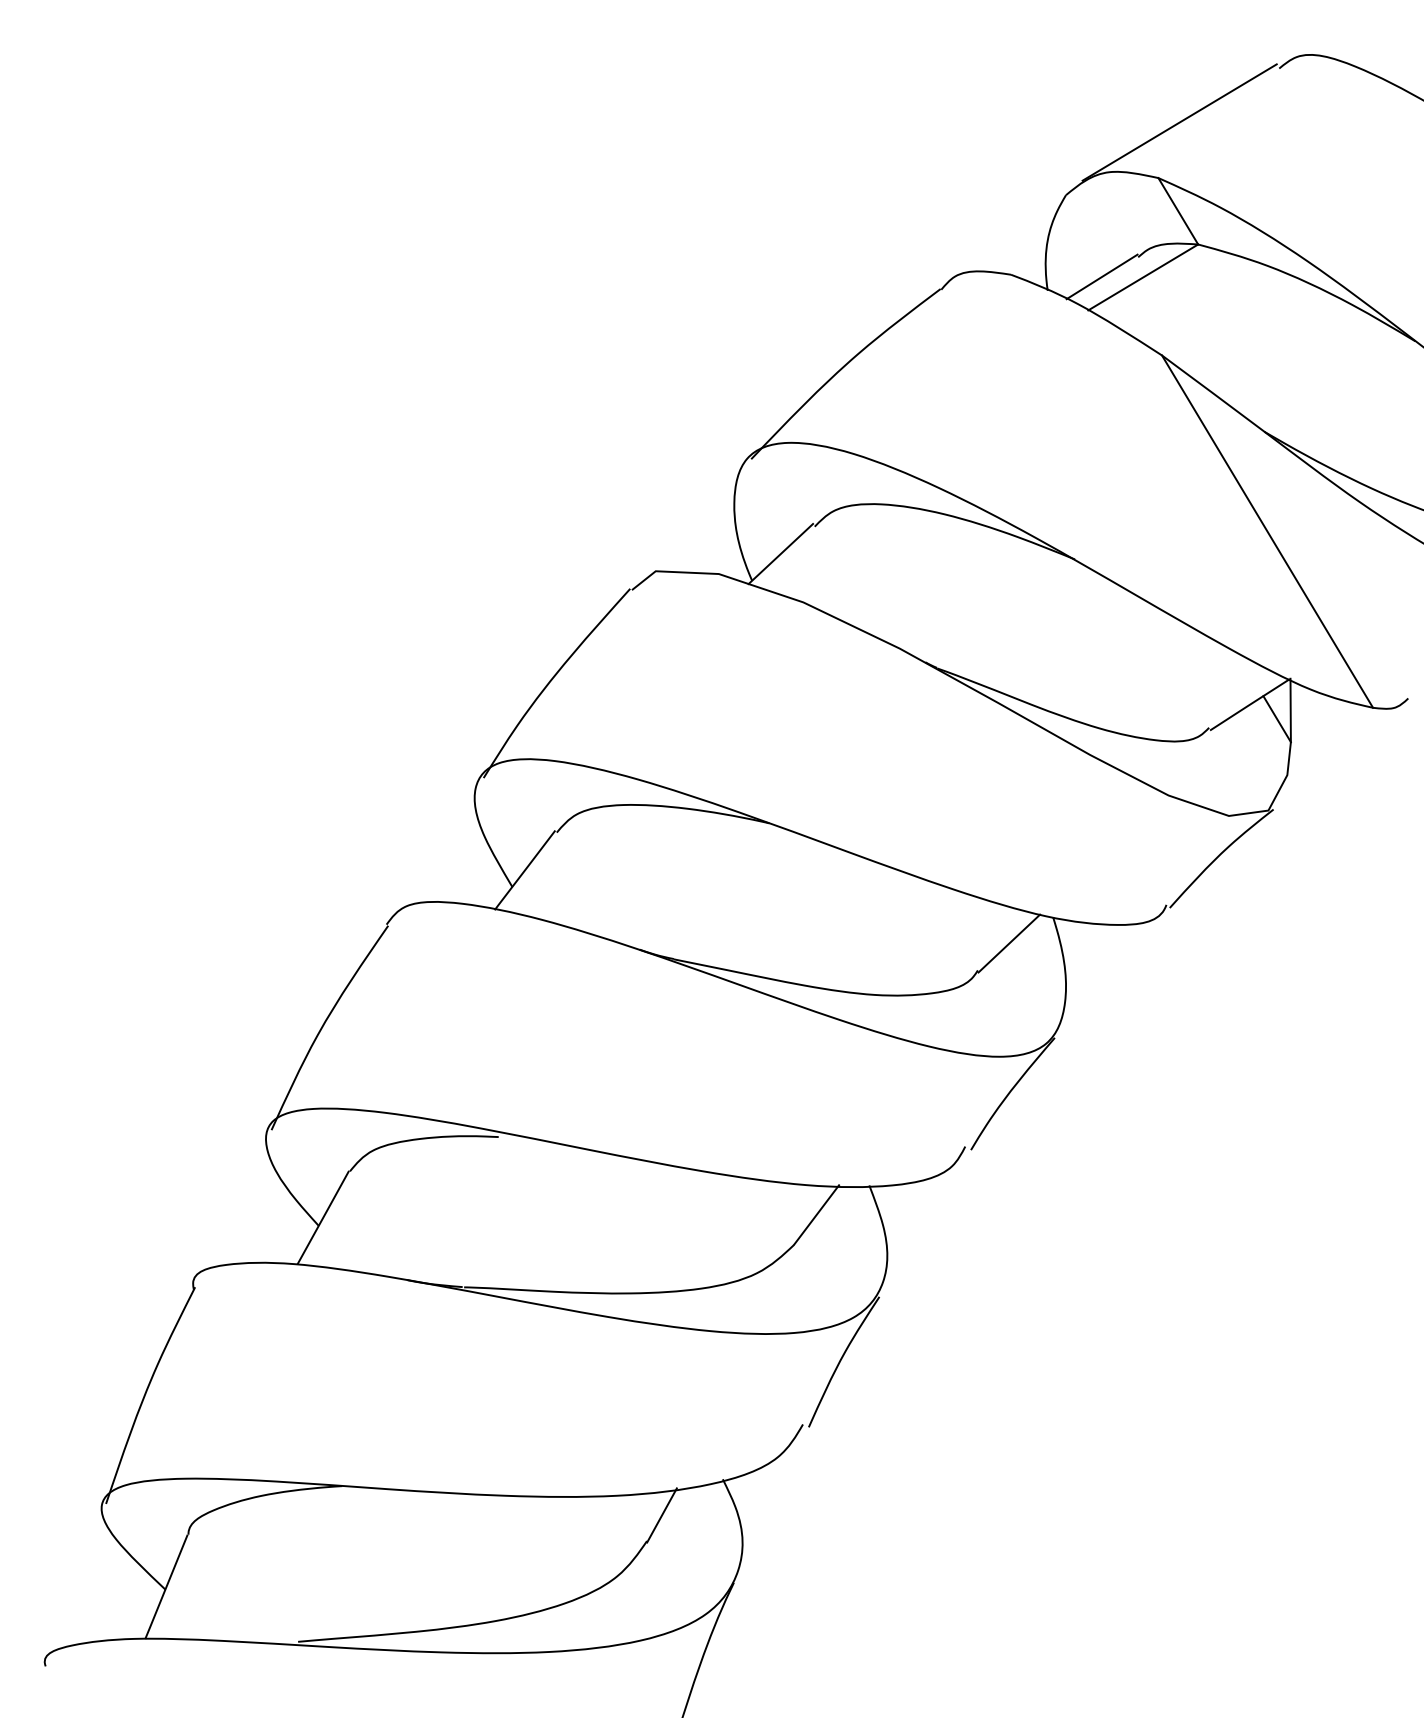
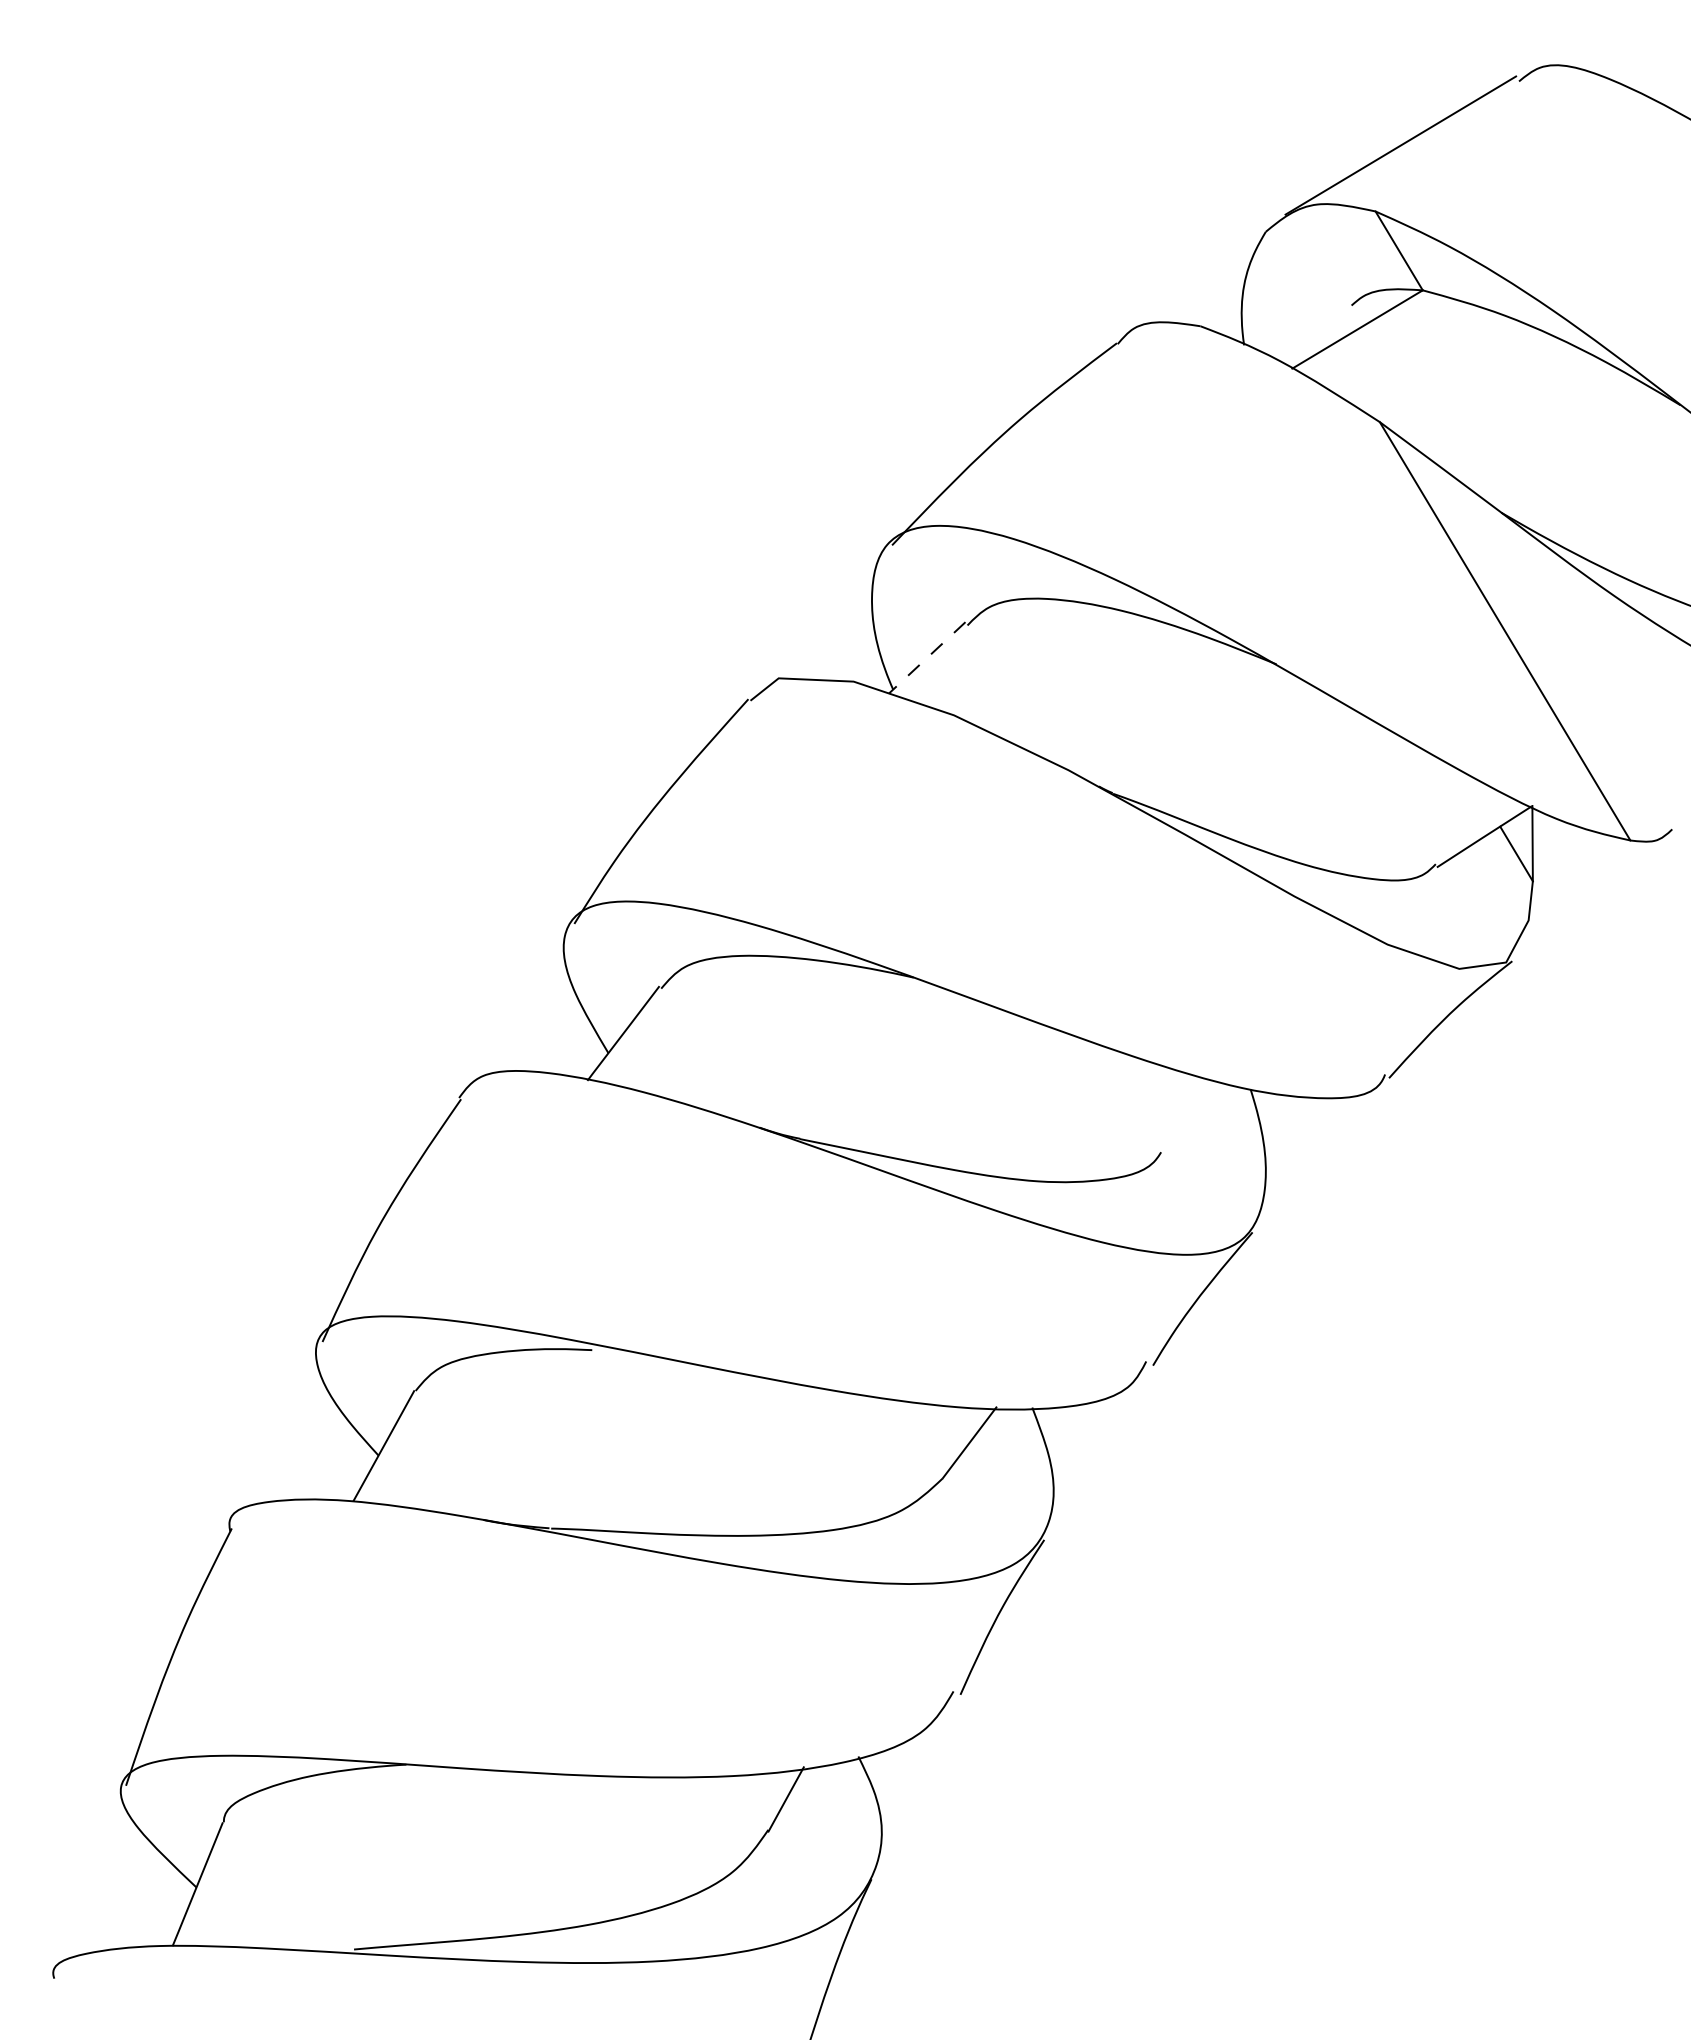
line: (1101, 276) -> (1308, 328), removed
line: (780, 554) -> (926, 658), solid -> dashed
line: (1009, 943) -> (1198, 1120), removed

